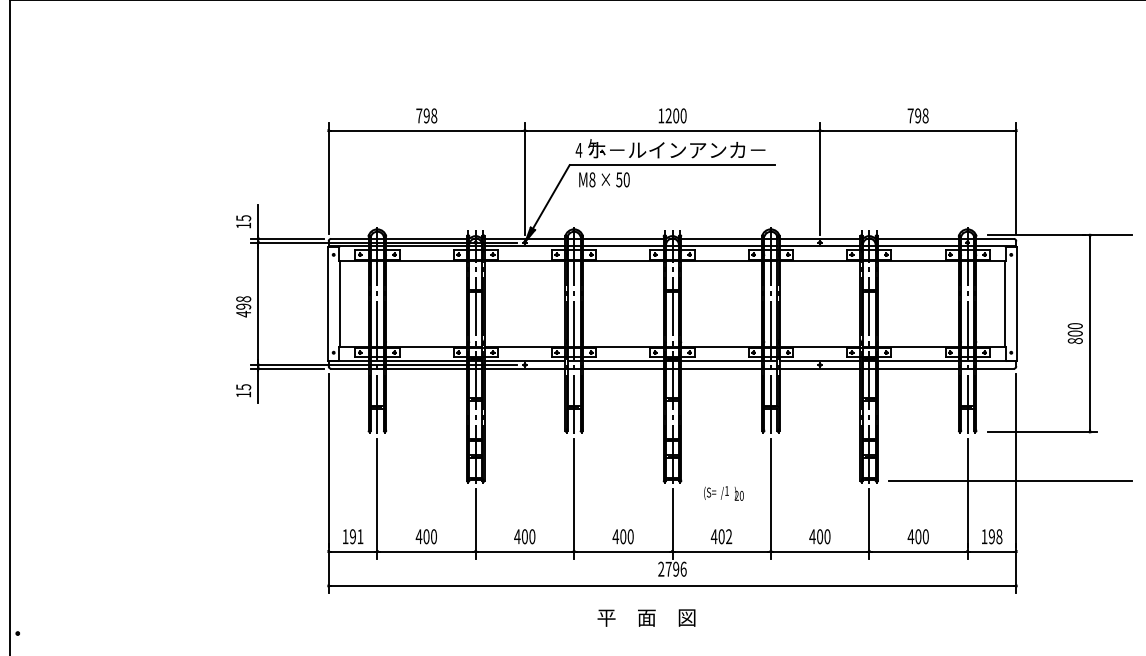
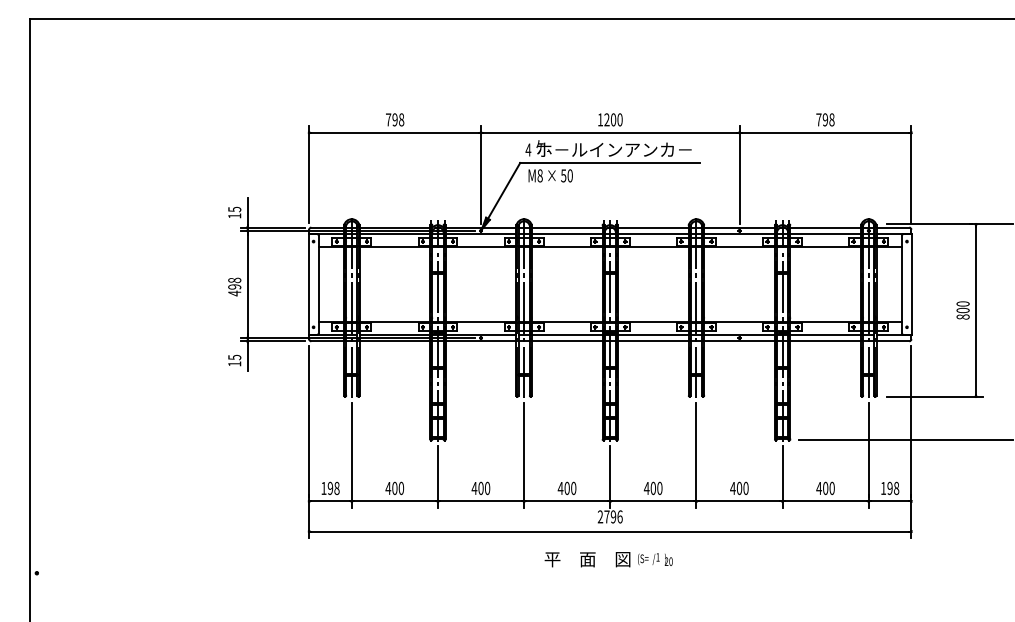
text: (724, 493) -> (655, 559), moved
text: (359, 535) -> (336, 487), 191 -> 198
text: (728, 536) -> (659, 488), 402 -> 400

